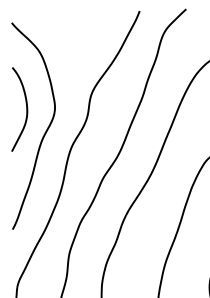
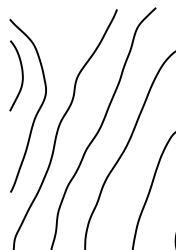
curve: (25, 109) -> (21, 75), moved

